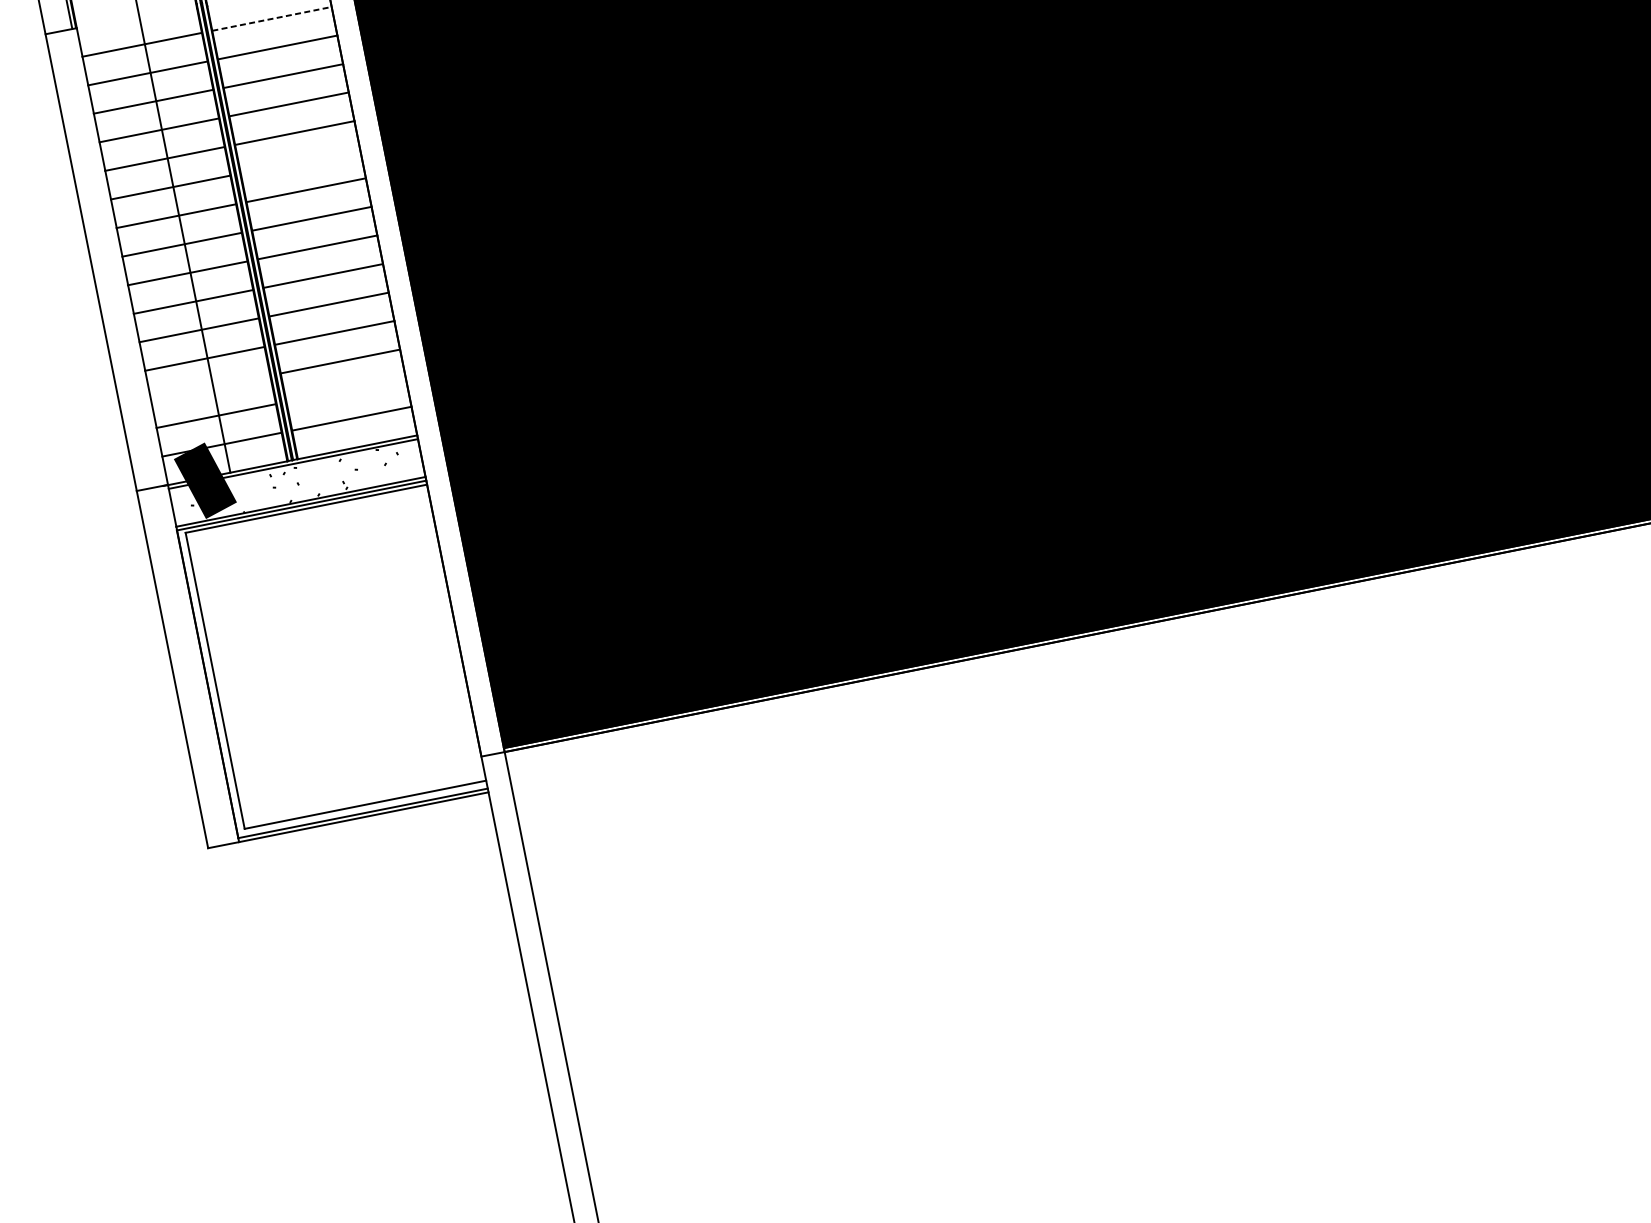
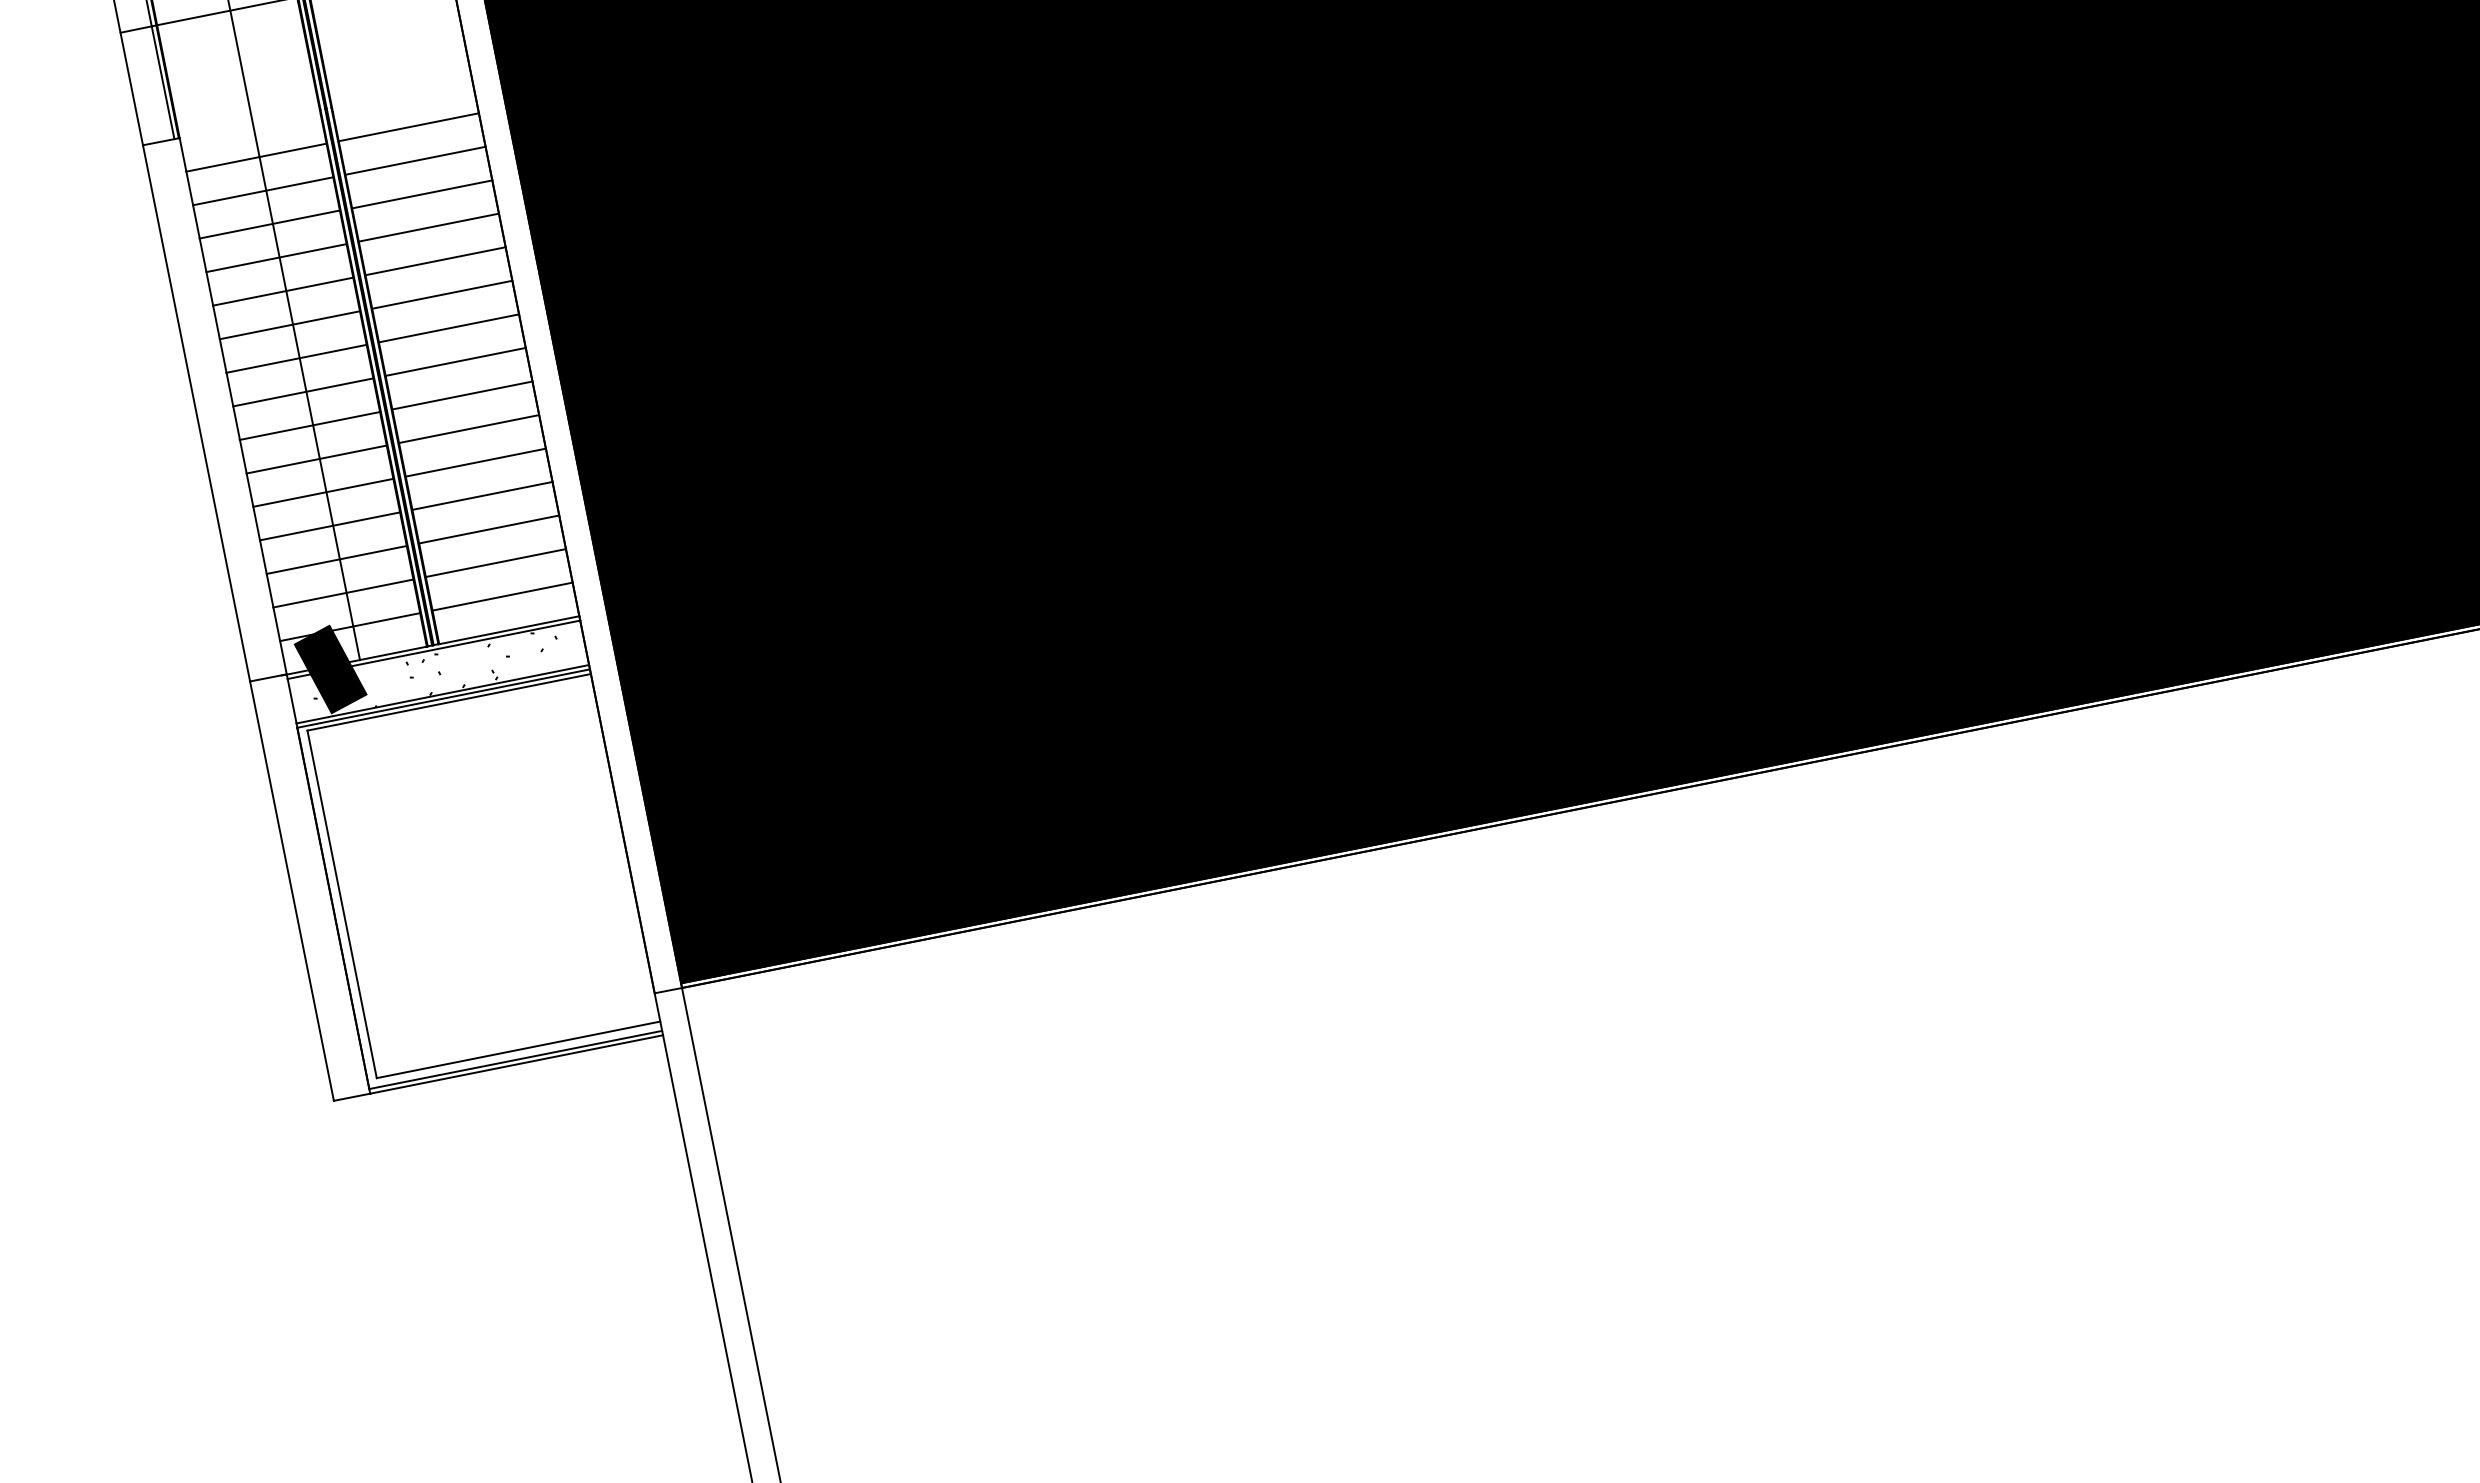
line: (272, 19) -> (409, 127), dashed -> solid
line: (300, 161) -> (442, 294), added
line: (210, 387) -> (336, 559), added
line: (345, 390) -> (495, 563), added

